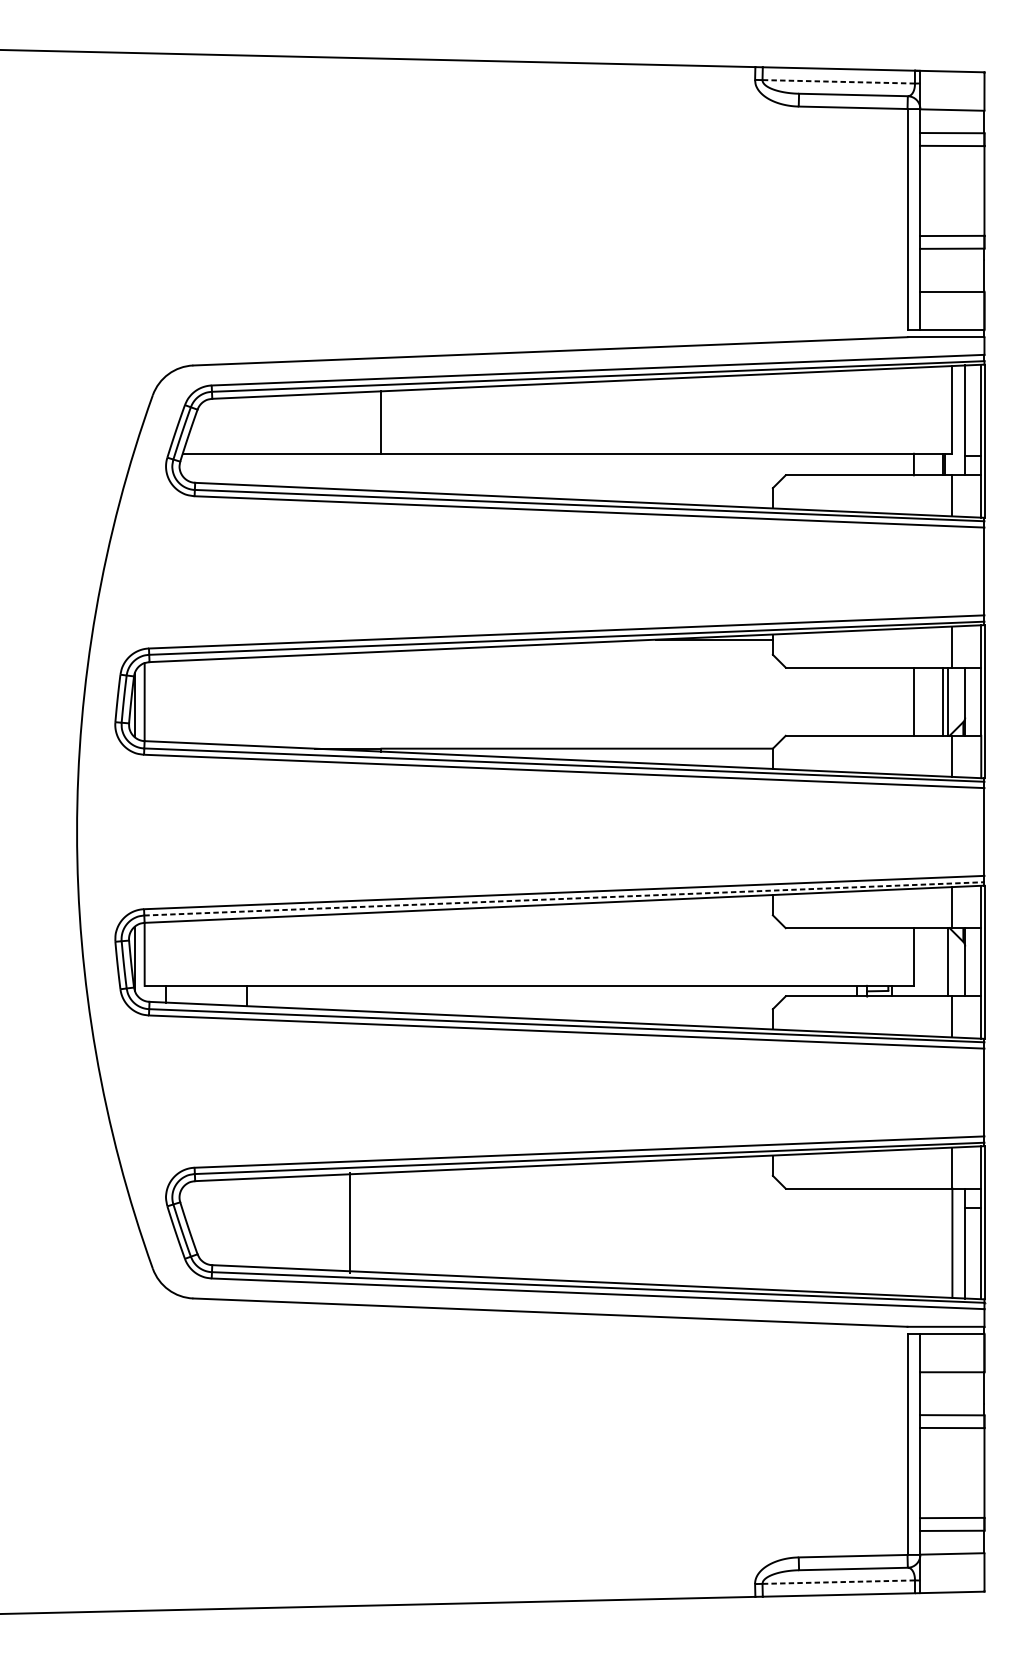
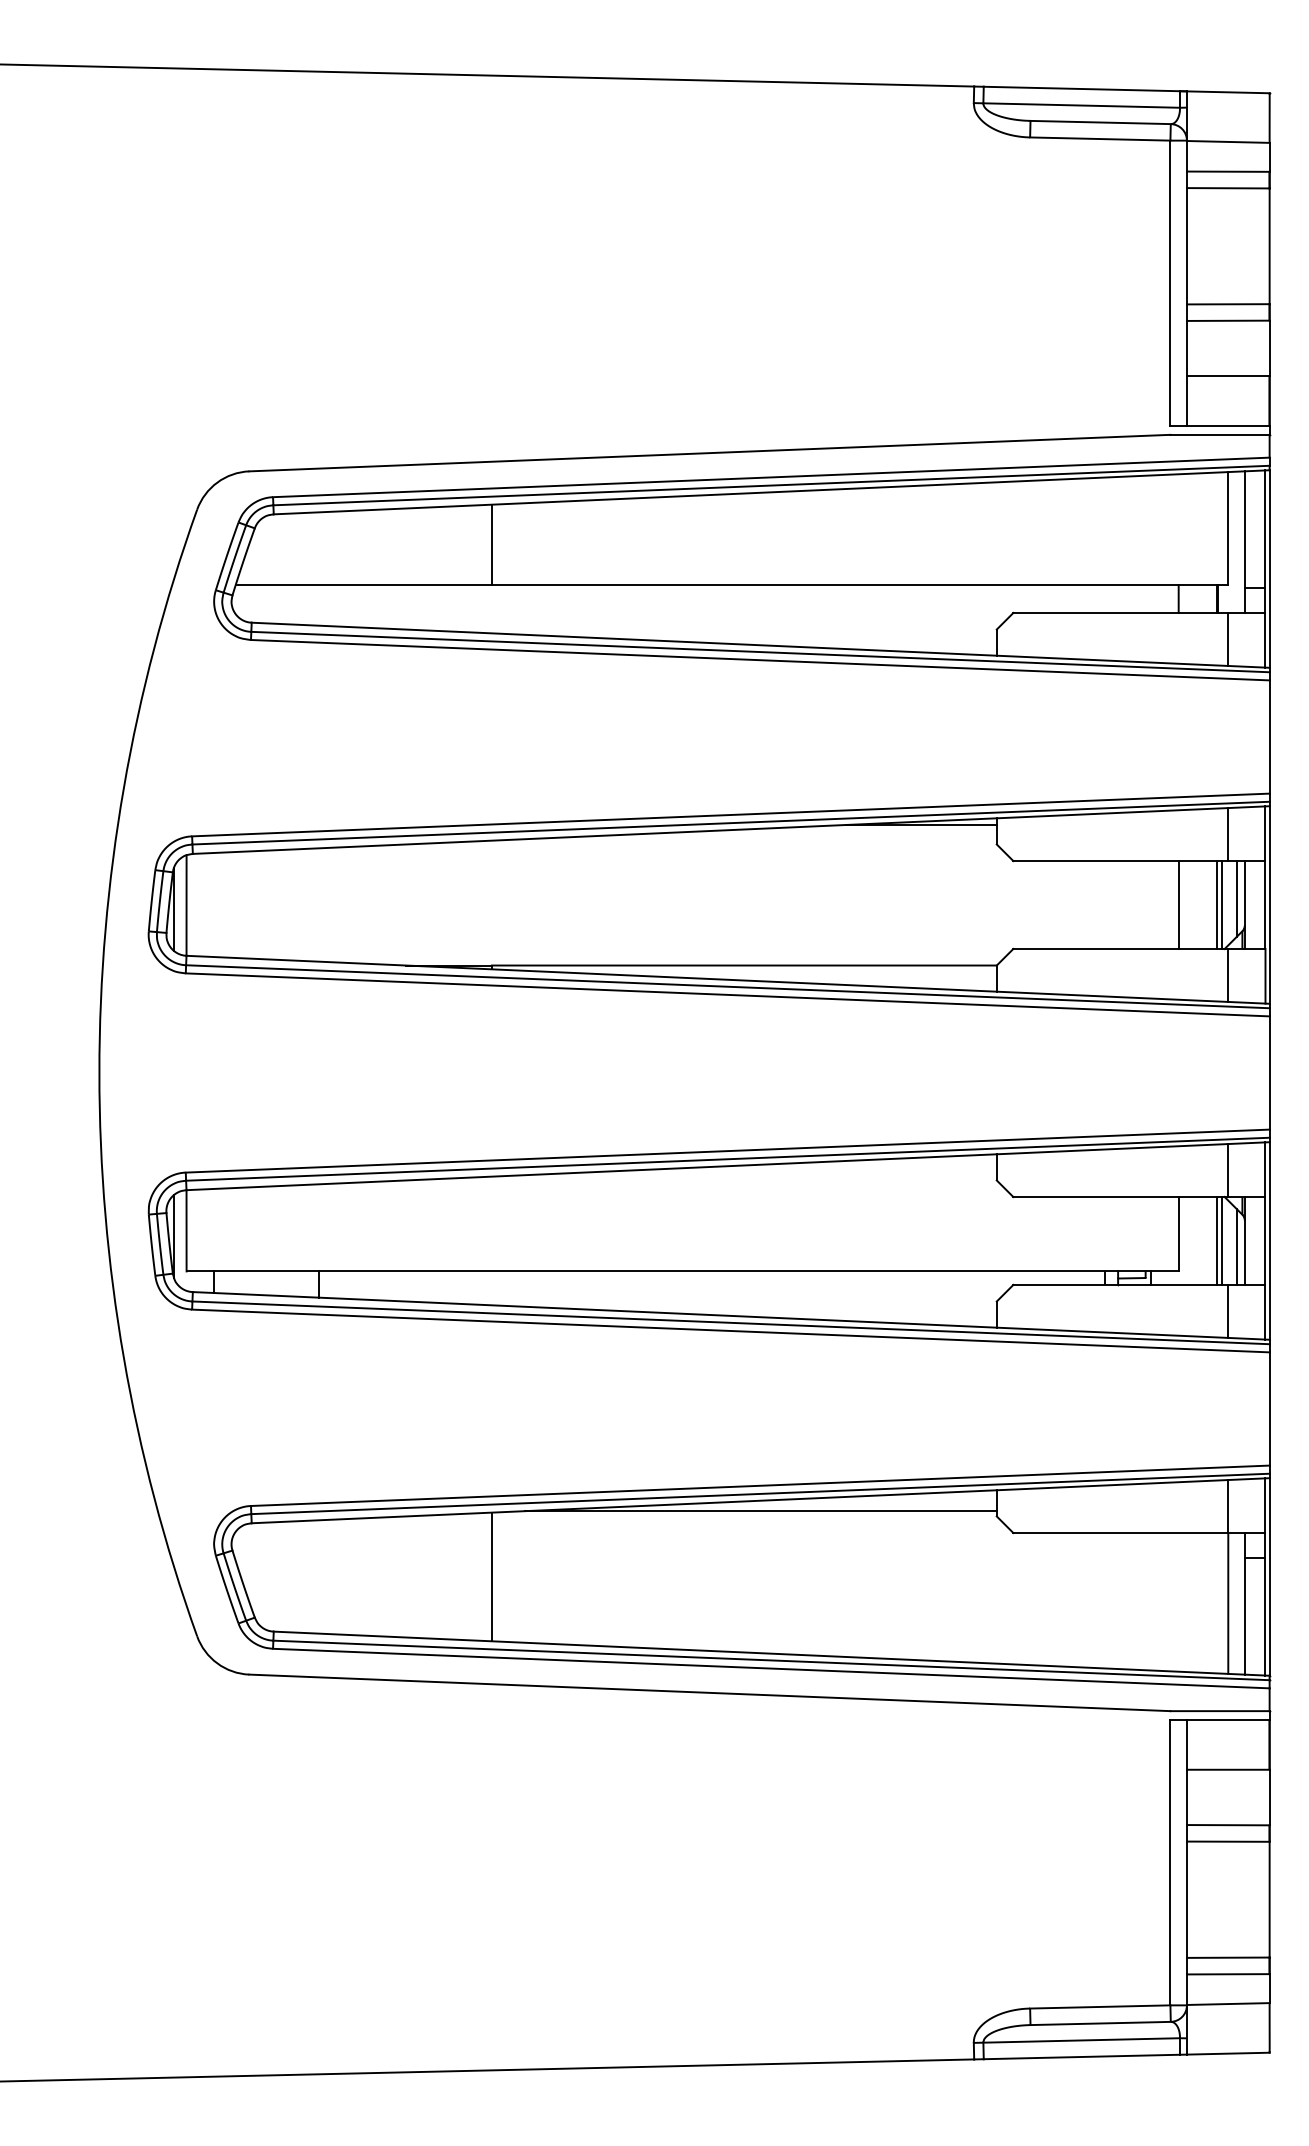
line: (838, 81) -> (1081, 105), dashed -> solid
line: (958, 697) -> (1236, 899), added
line: (564, 899) -> (728, 1159), dashed -> solid
line: (943, 961) -> (1216, 1240), added
line: (958, 966) -> (1236, 1246), added
line: (589, 1172) -> (760, 1511), added
line: (349, 1222) -> (491, 1576), moved
line: (838, 1582) -> (1081, 2040), dashed -> solid

